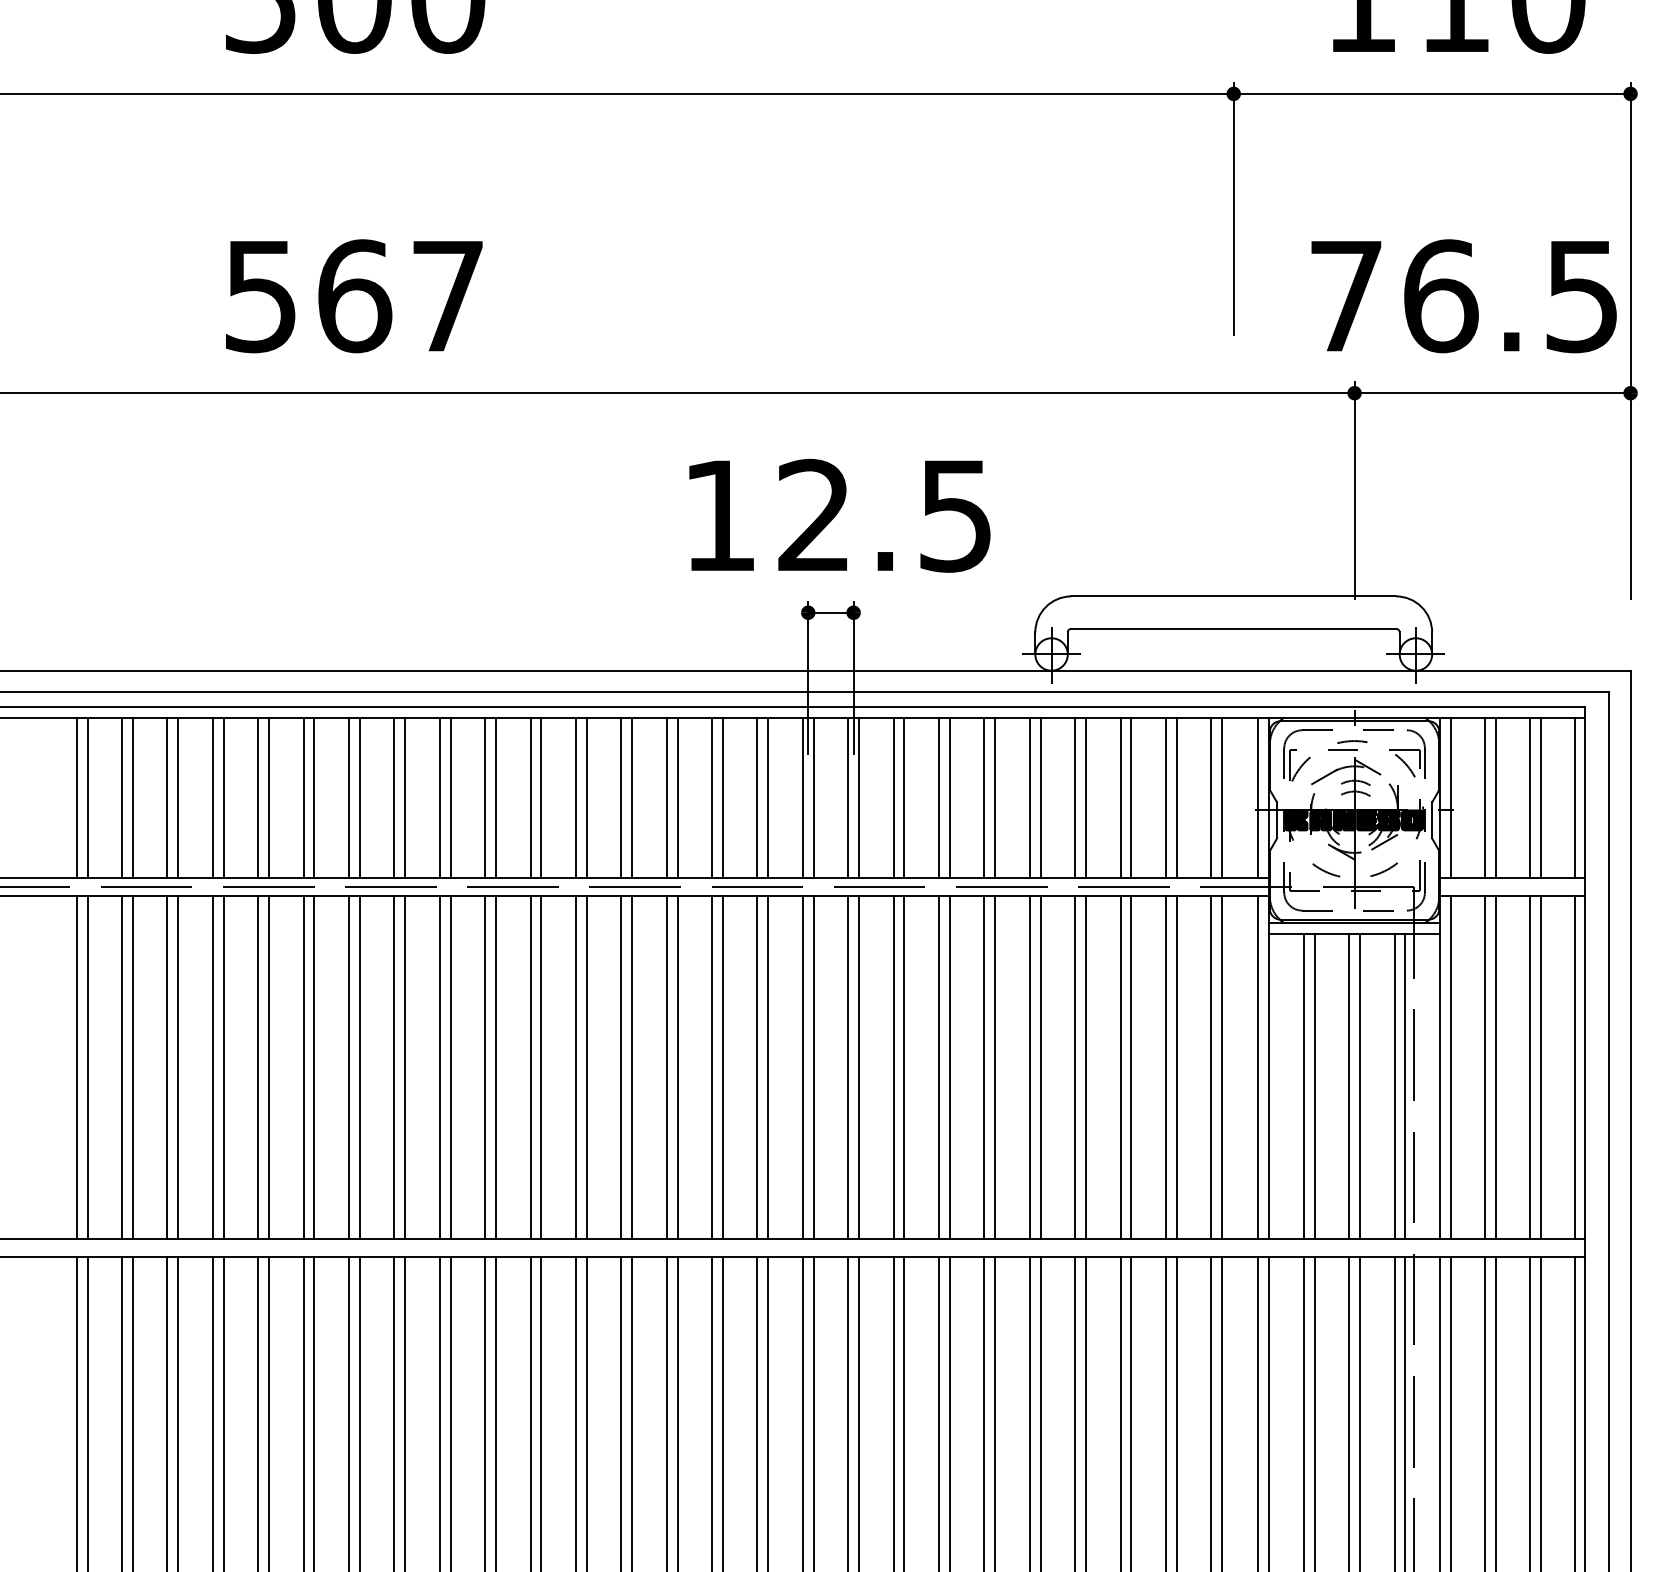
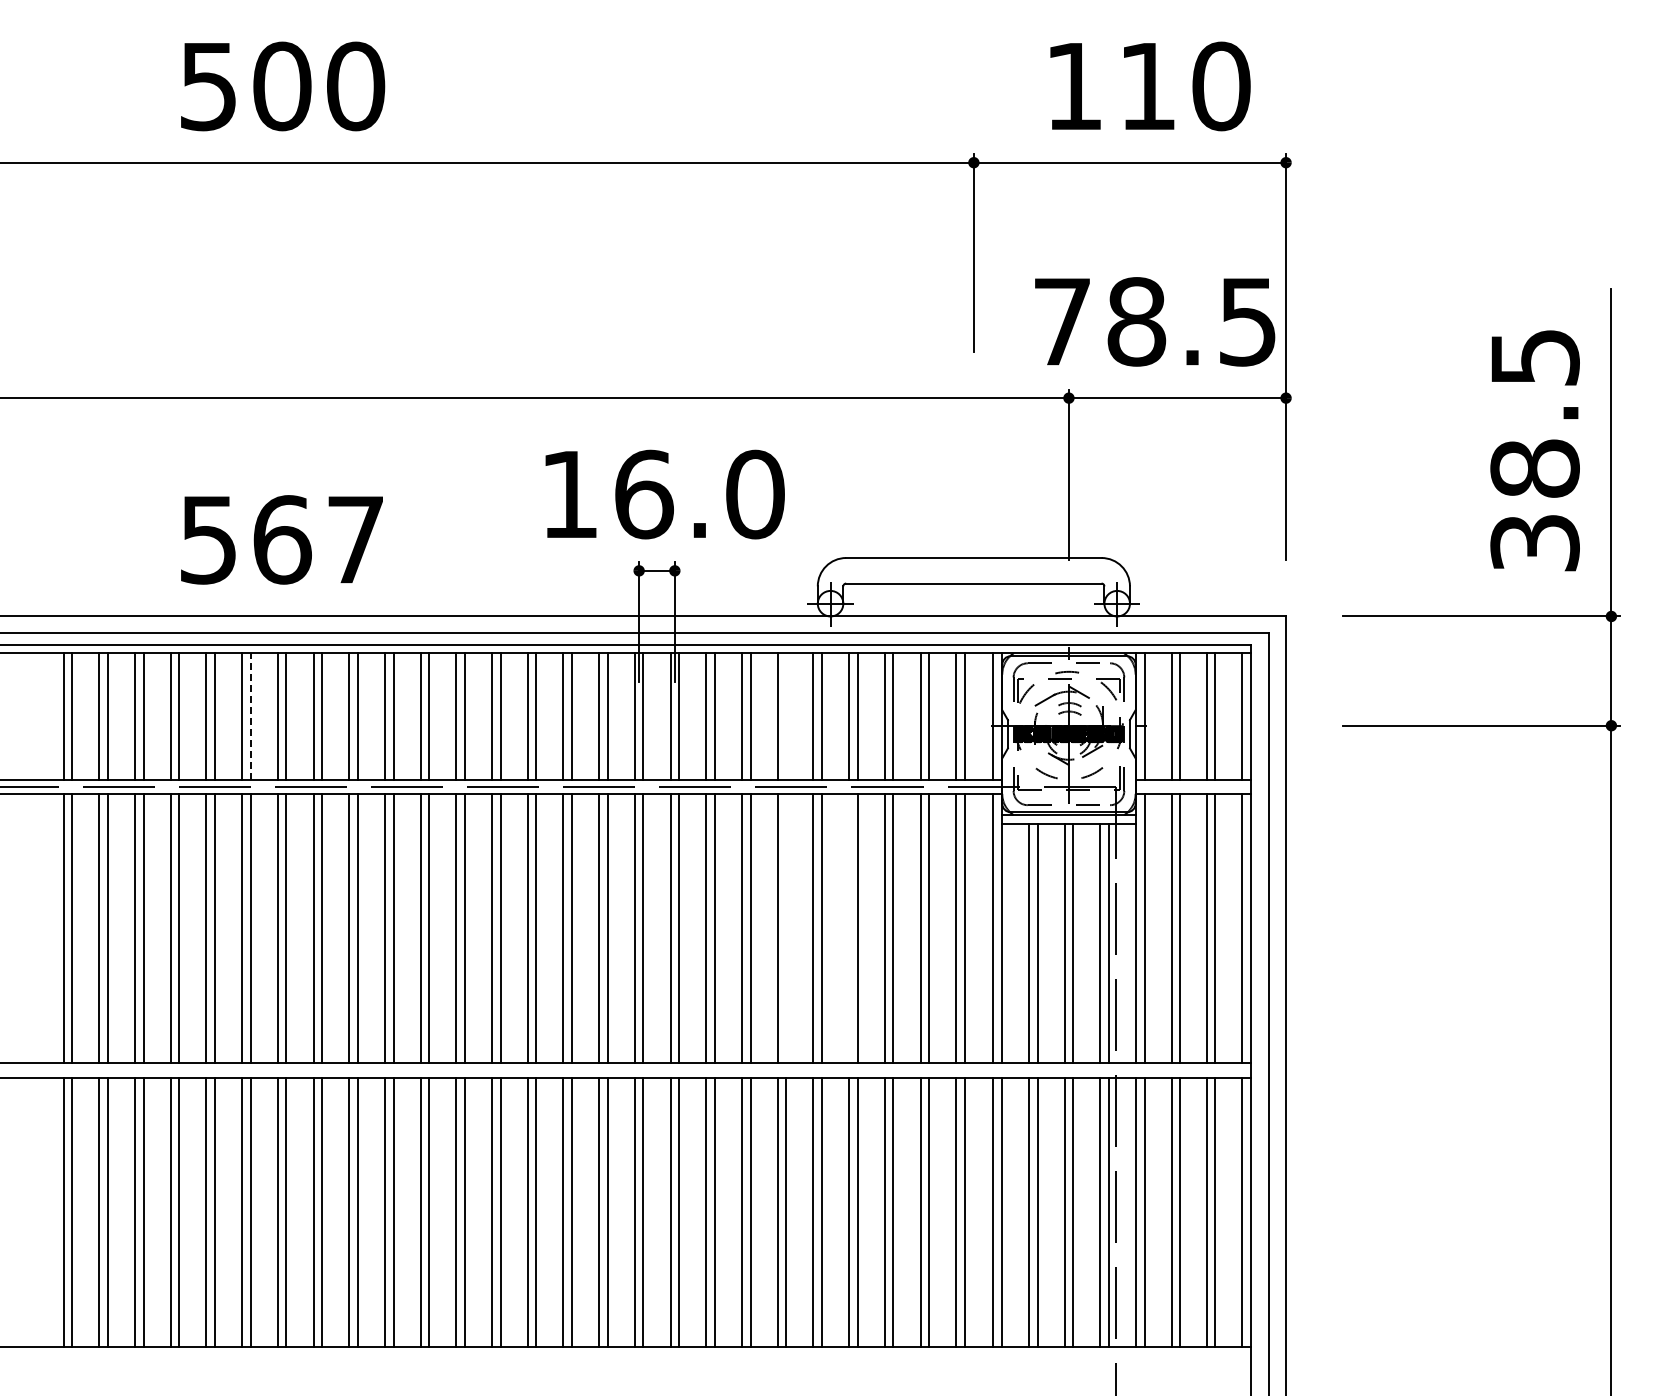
text: (353, 295) -> (281, 539), moved
text: (1440, 295) -> (1136, 321), 76.5 -> 78.5
text: (884, 515) -> (699, 494), 12.5 -> 16.0
line: (314, 797) -> (250, 716), solid -> dashed
line: (995, 797) -> (786, 716), removed
line: (995, 1067) -> (786, 928), removed
line: (1075, 1067) -> (849, 928), removed

